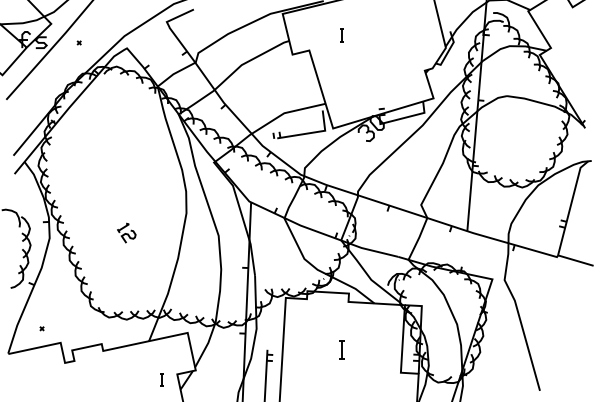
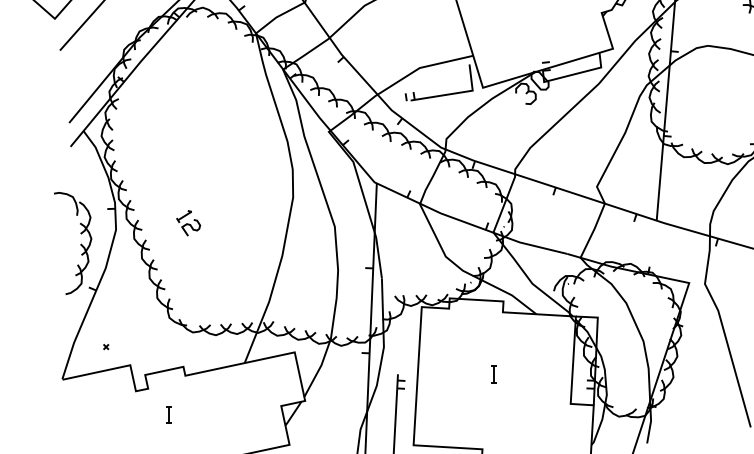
part: (126, 232) -> (188, 222), moved
part: (341, 349) -> (493, 373), size x0.71
part: (161, 379) -> (168, 413), moved

